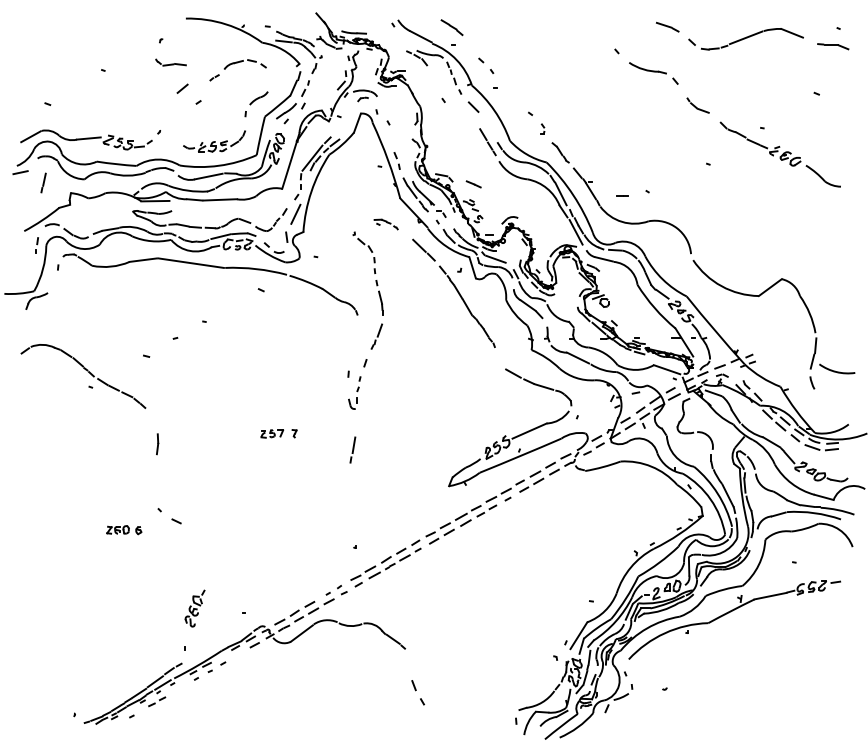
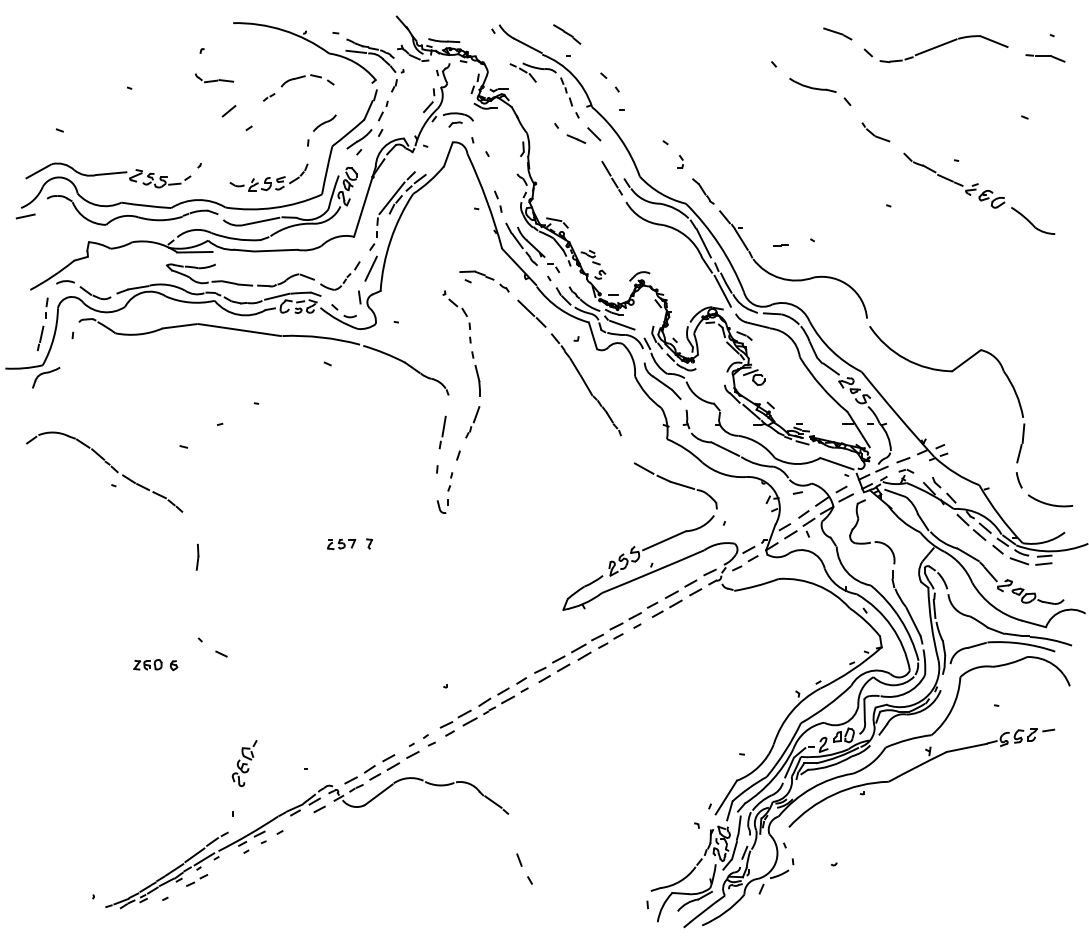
line: (43, 183) -> (40, 338), moved
line: (473, 183) -> (576, 138), moved
part: (386, 224) -> (484, 281), size x1.67
arc: (836, 371) -> (1049, 503), moved
part: (352, 450) -> (442, 432), moved

